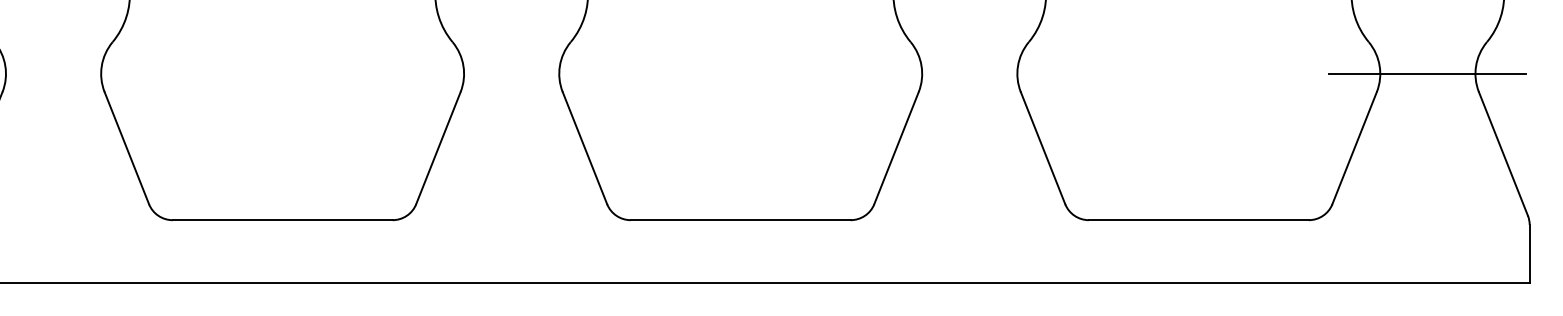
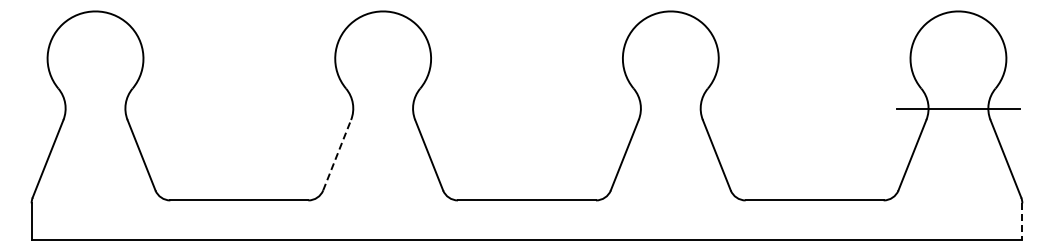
line: (438, 148) -> (337, 155), solid -> dashed
line: (1529, 255) -> (1022, 222), solid -> dashed

